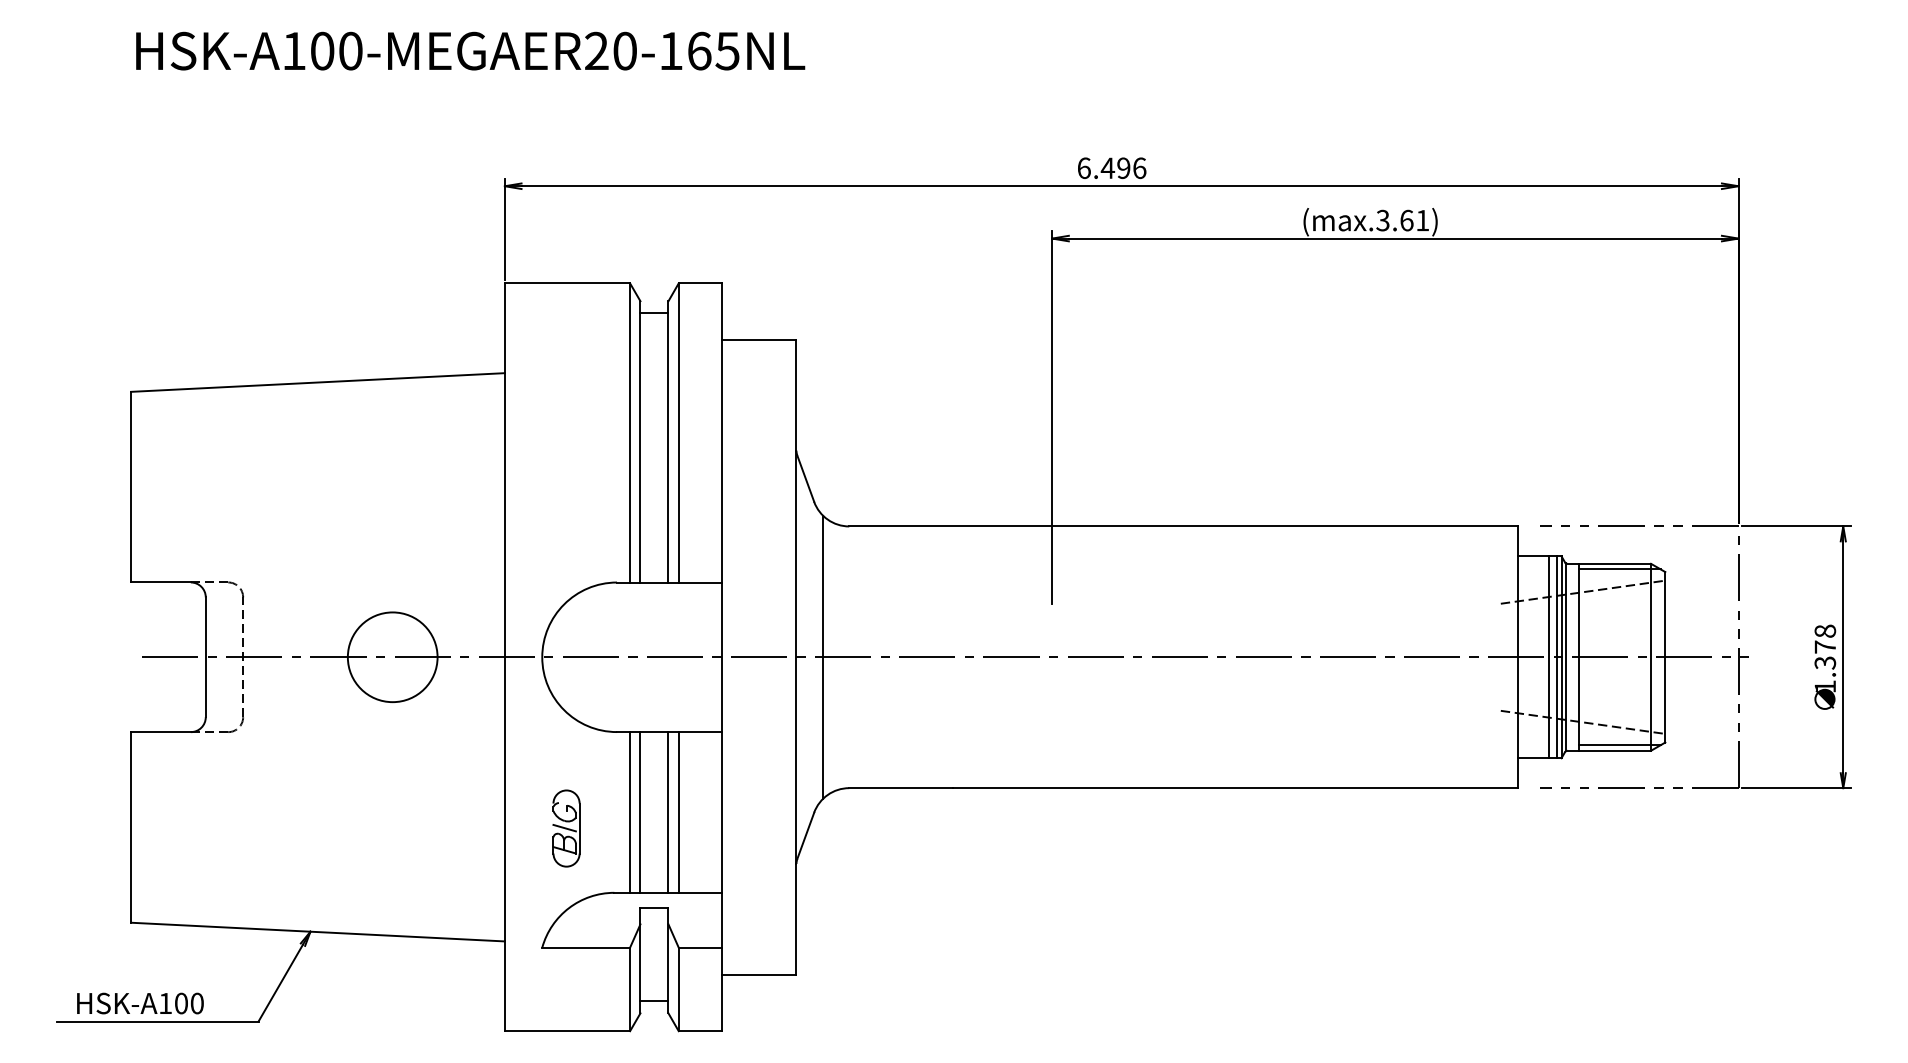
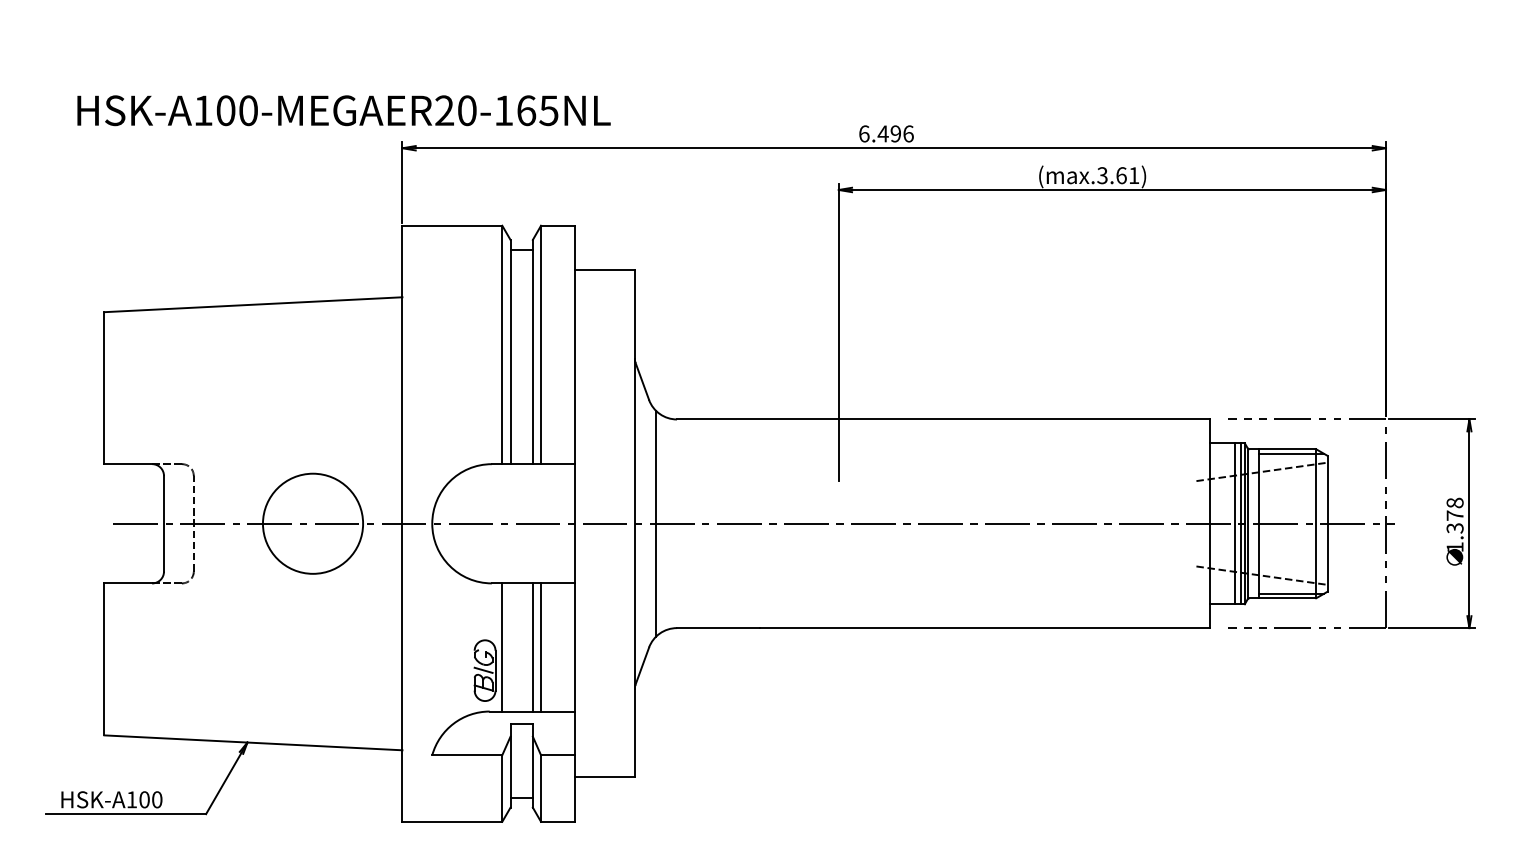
text: (470, 50) -> (343, 110), moved
circle: (392, 657) -> (312, 523), size x1.4
line: (640, 812) -> (510, 647), removed
part: (566, 828) -> (485, 670), moved

